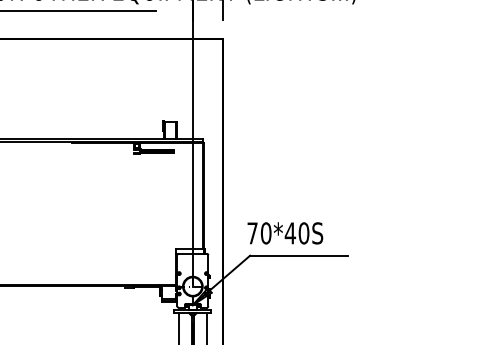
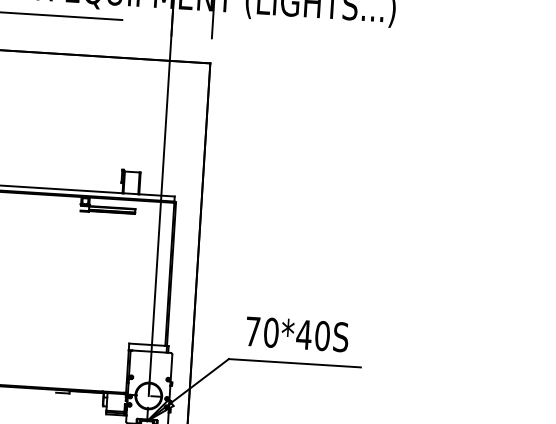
text: (285, 233) -> (297, 334), moved

